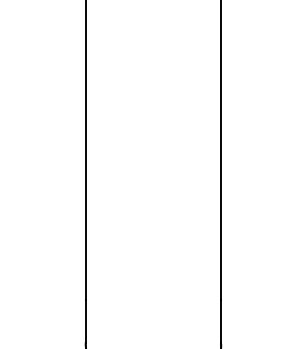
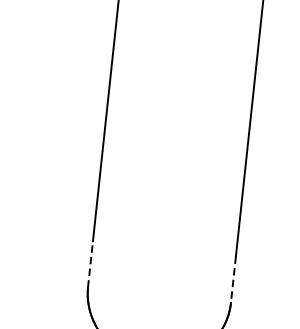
line: (85, 321) -> (90, 264), solid -> dashed
line: (221, 321) -> (233, 279), solid -> dashed

